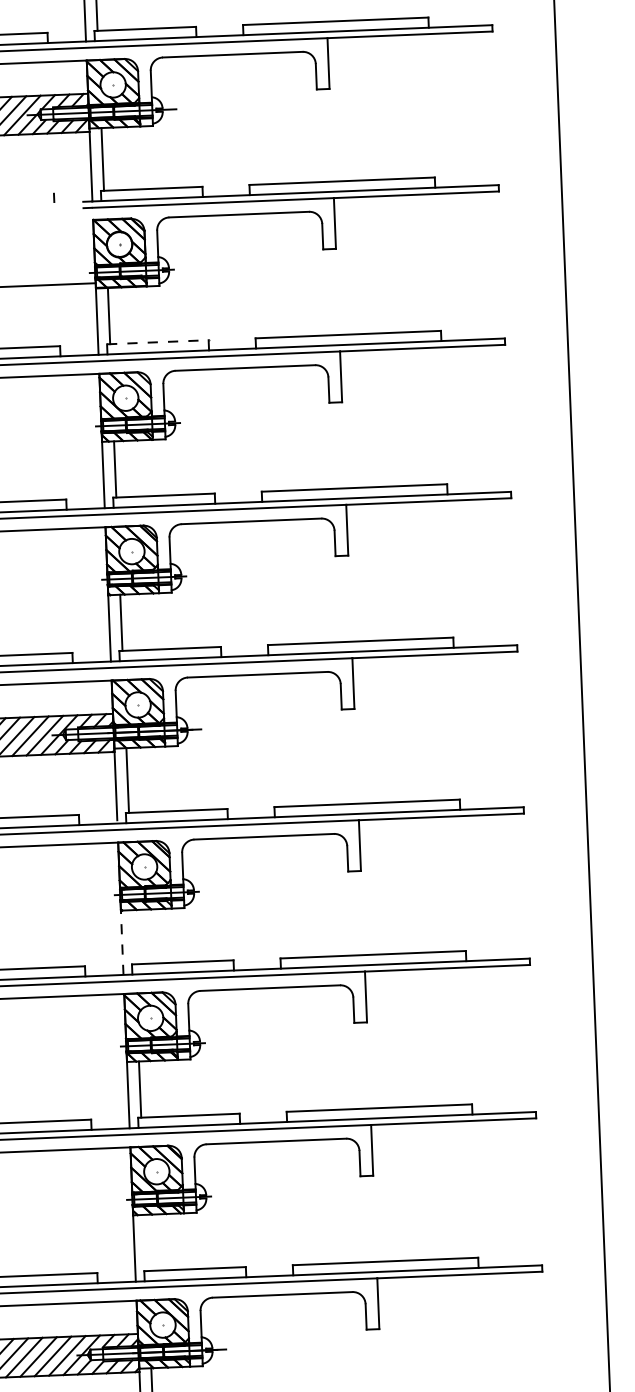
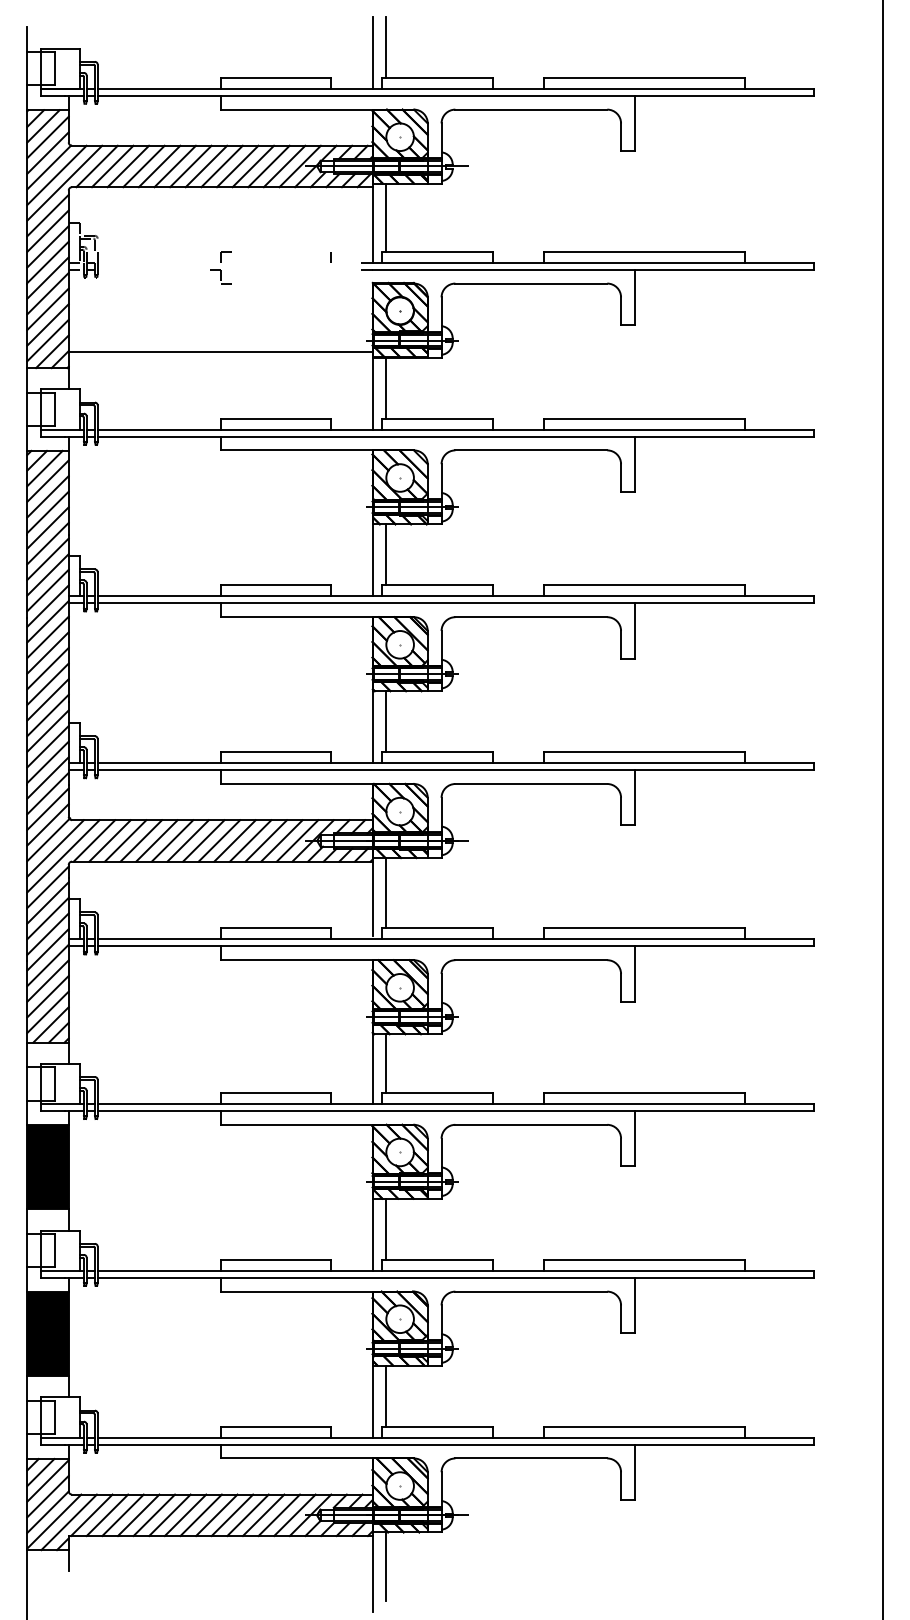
line: (157, 342) -> (437, 418), dashed -> solid
line: (133, 937) -> (385, 1063), added
line: (122, 943) -> (372, 1069), dashed -> solid
line: (146, 1242) -> (385, 1395), added

